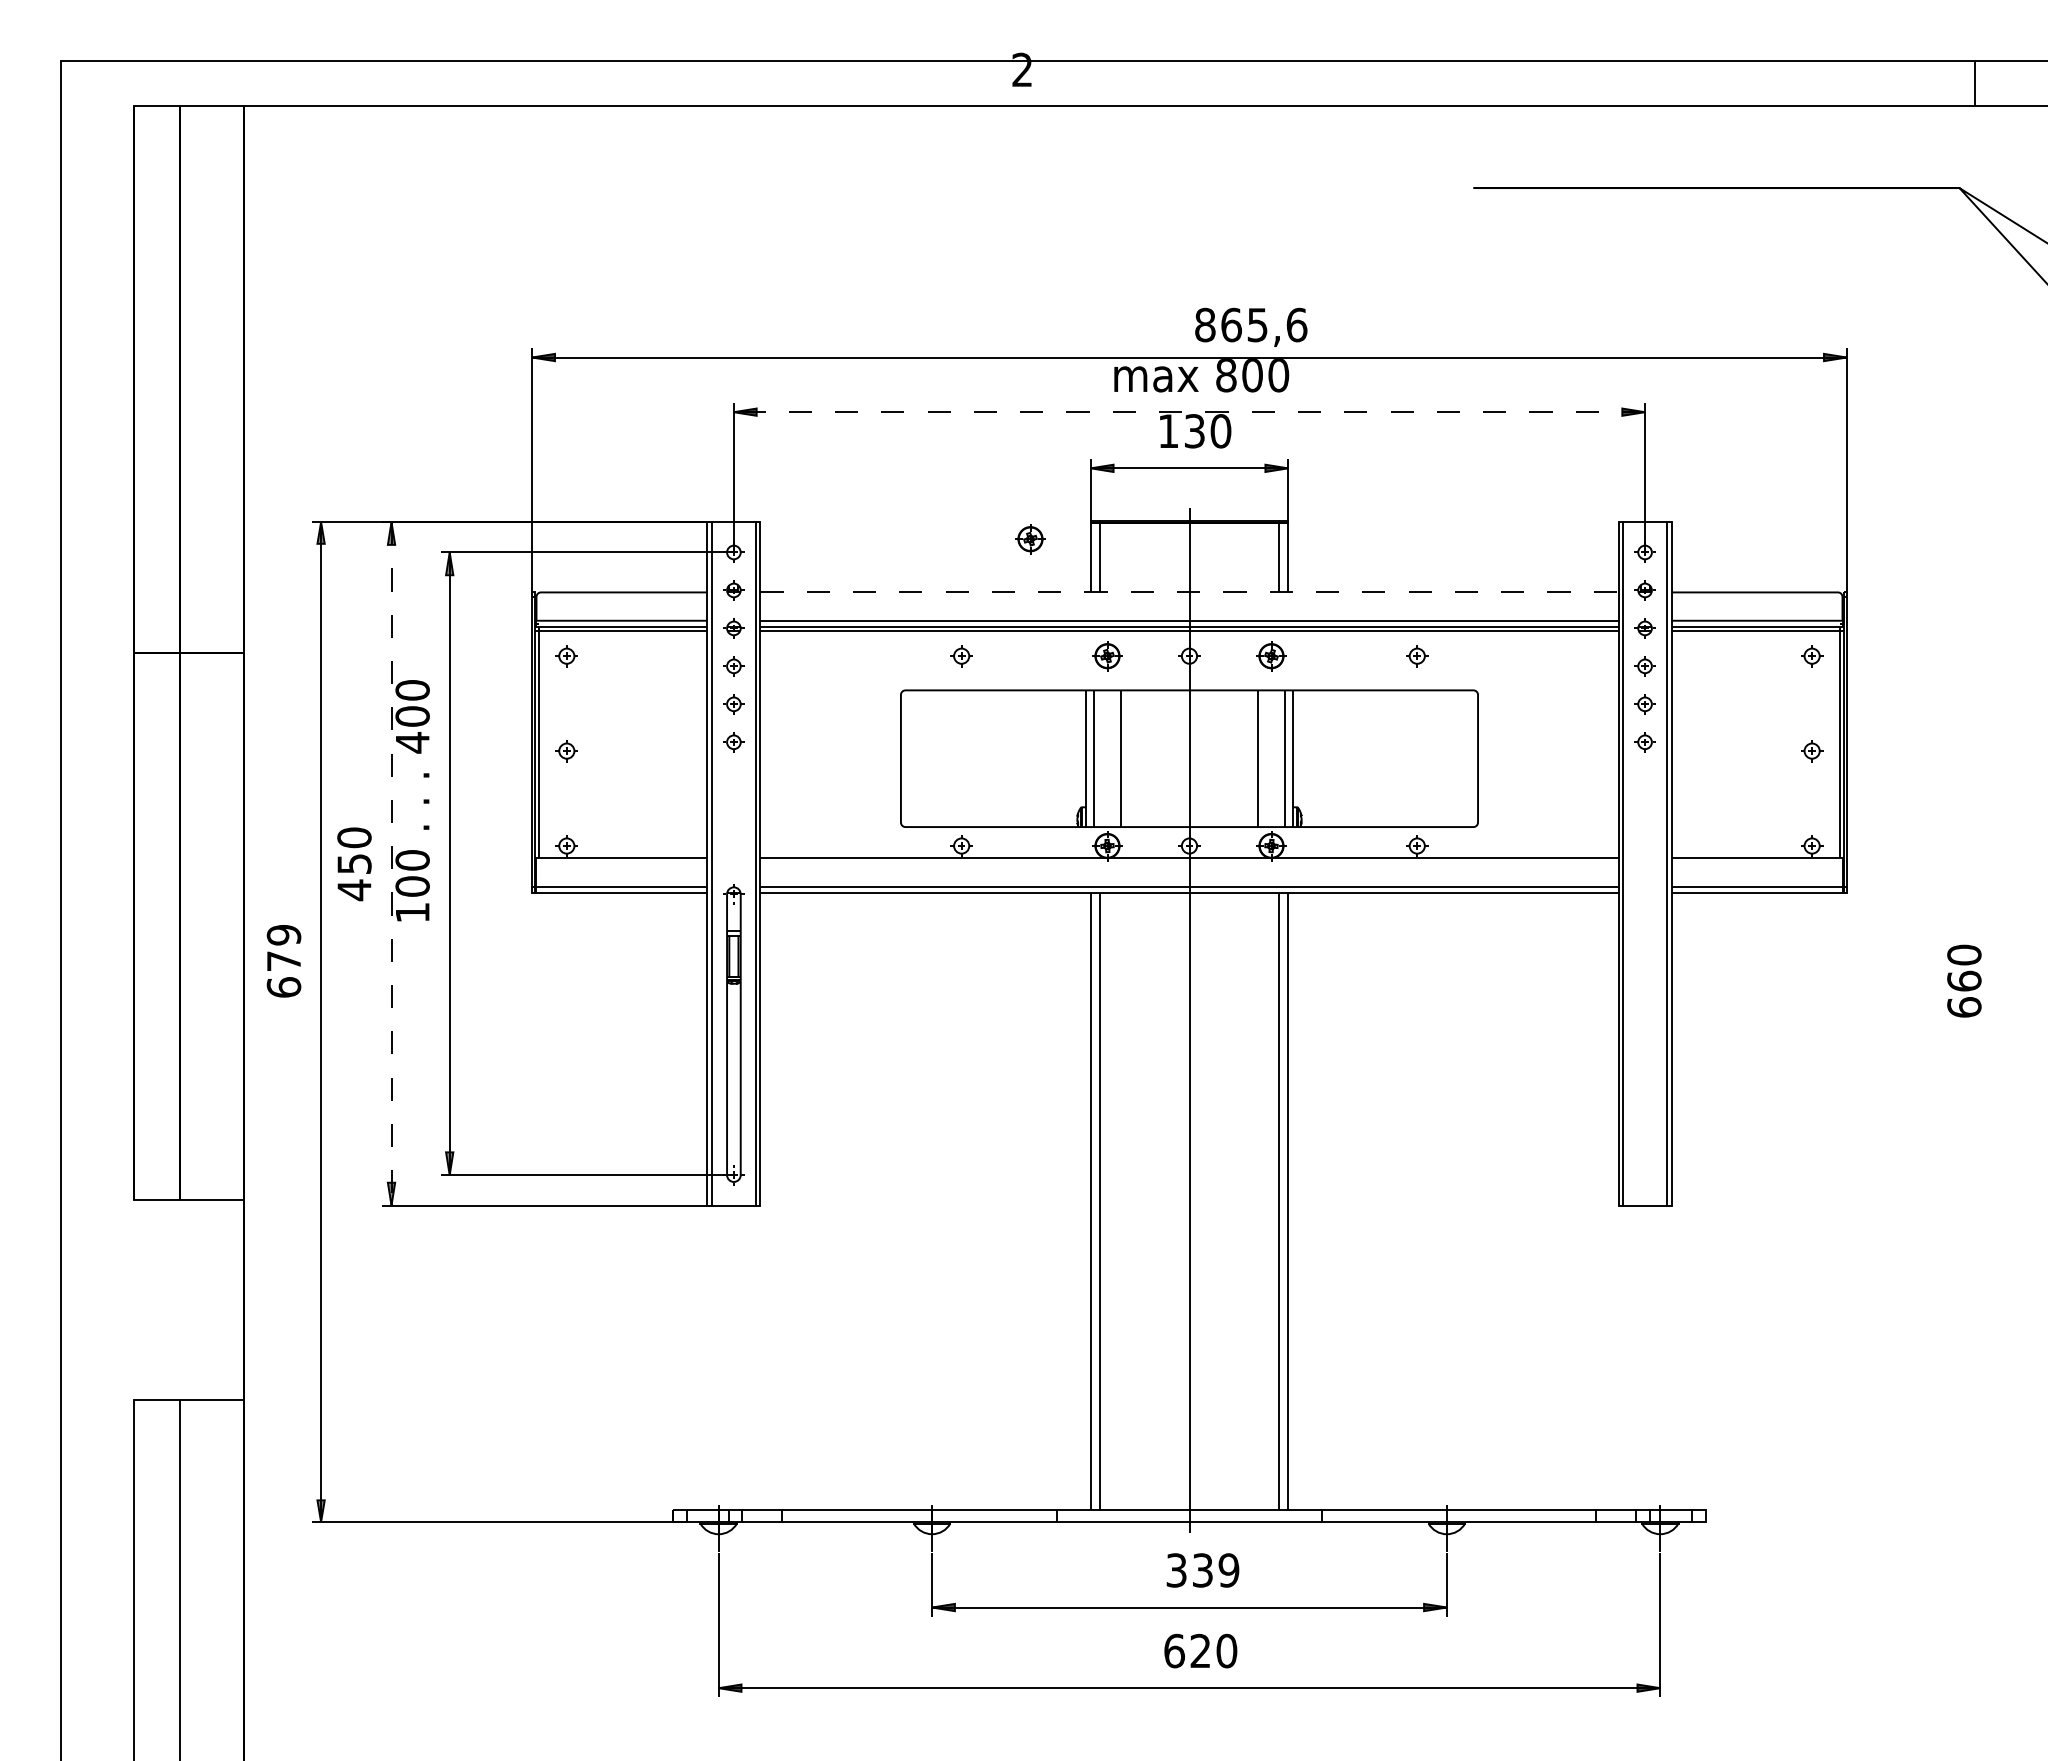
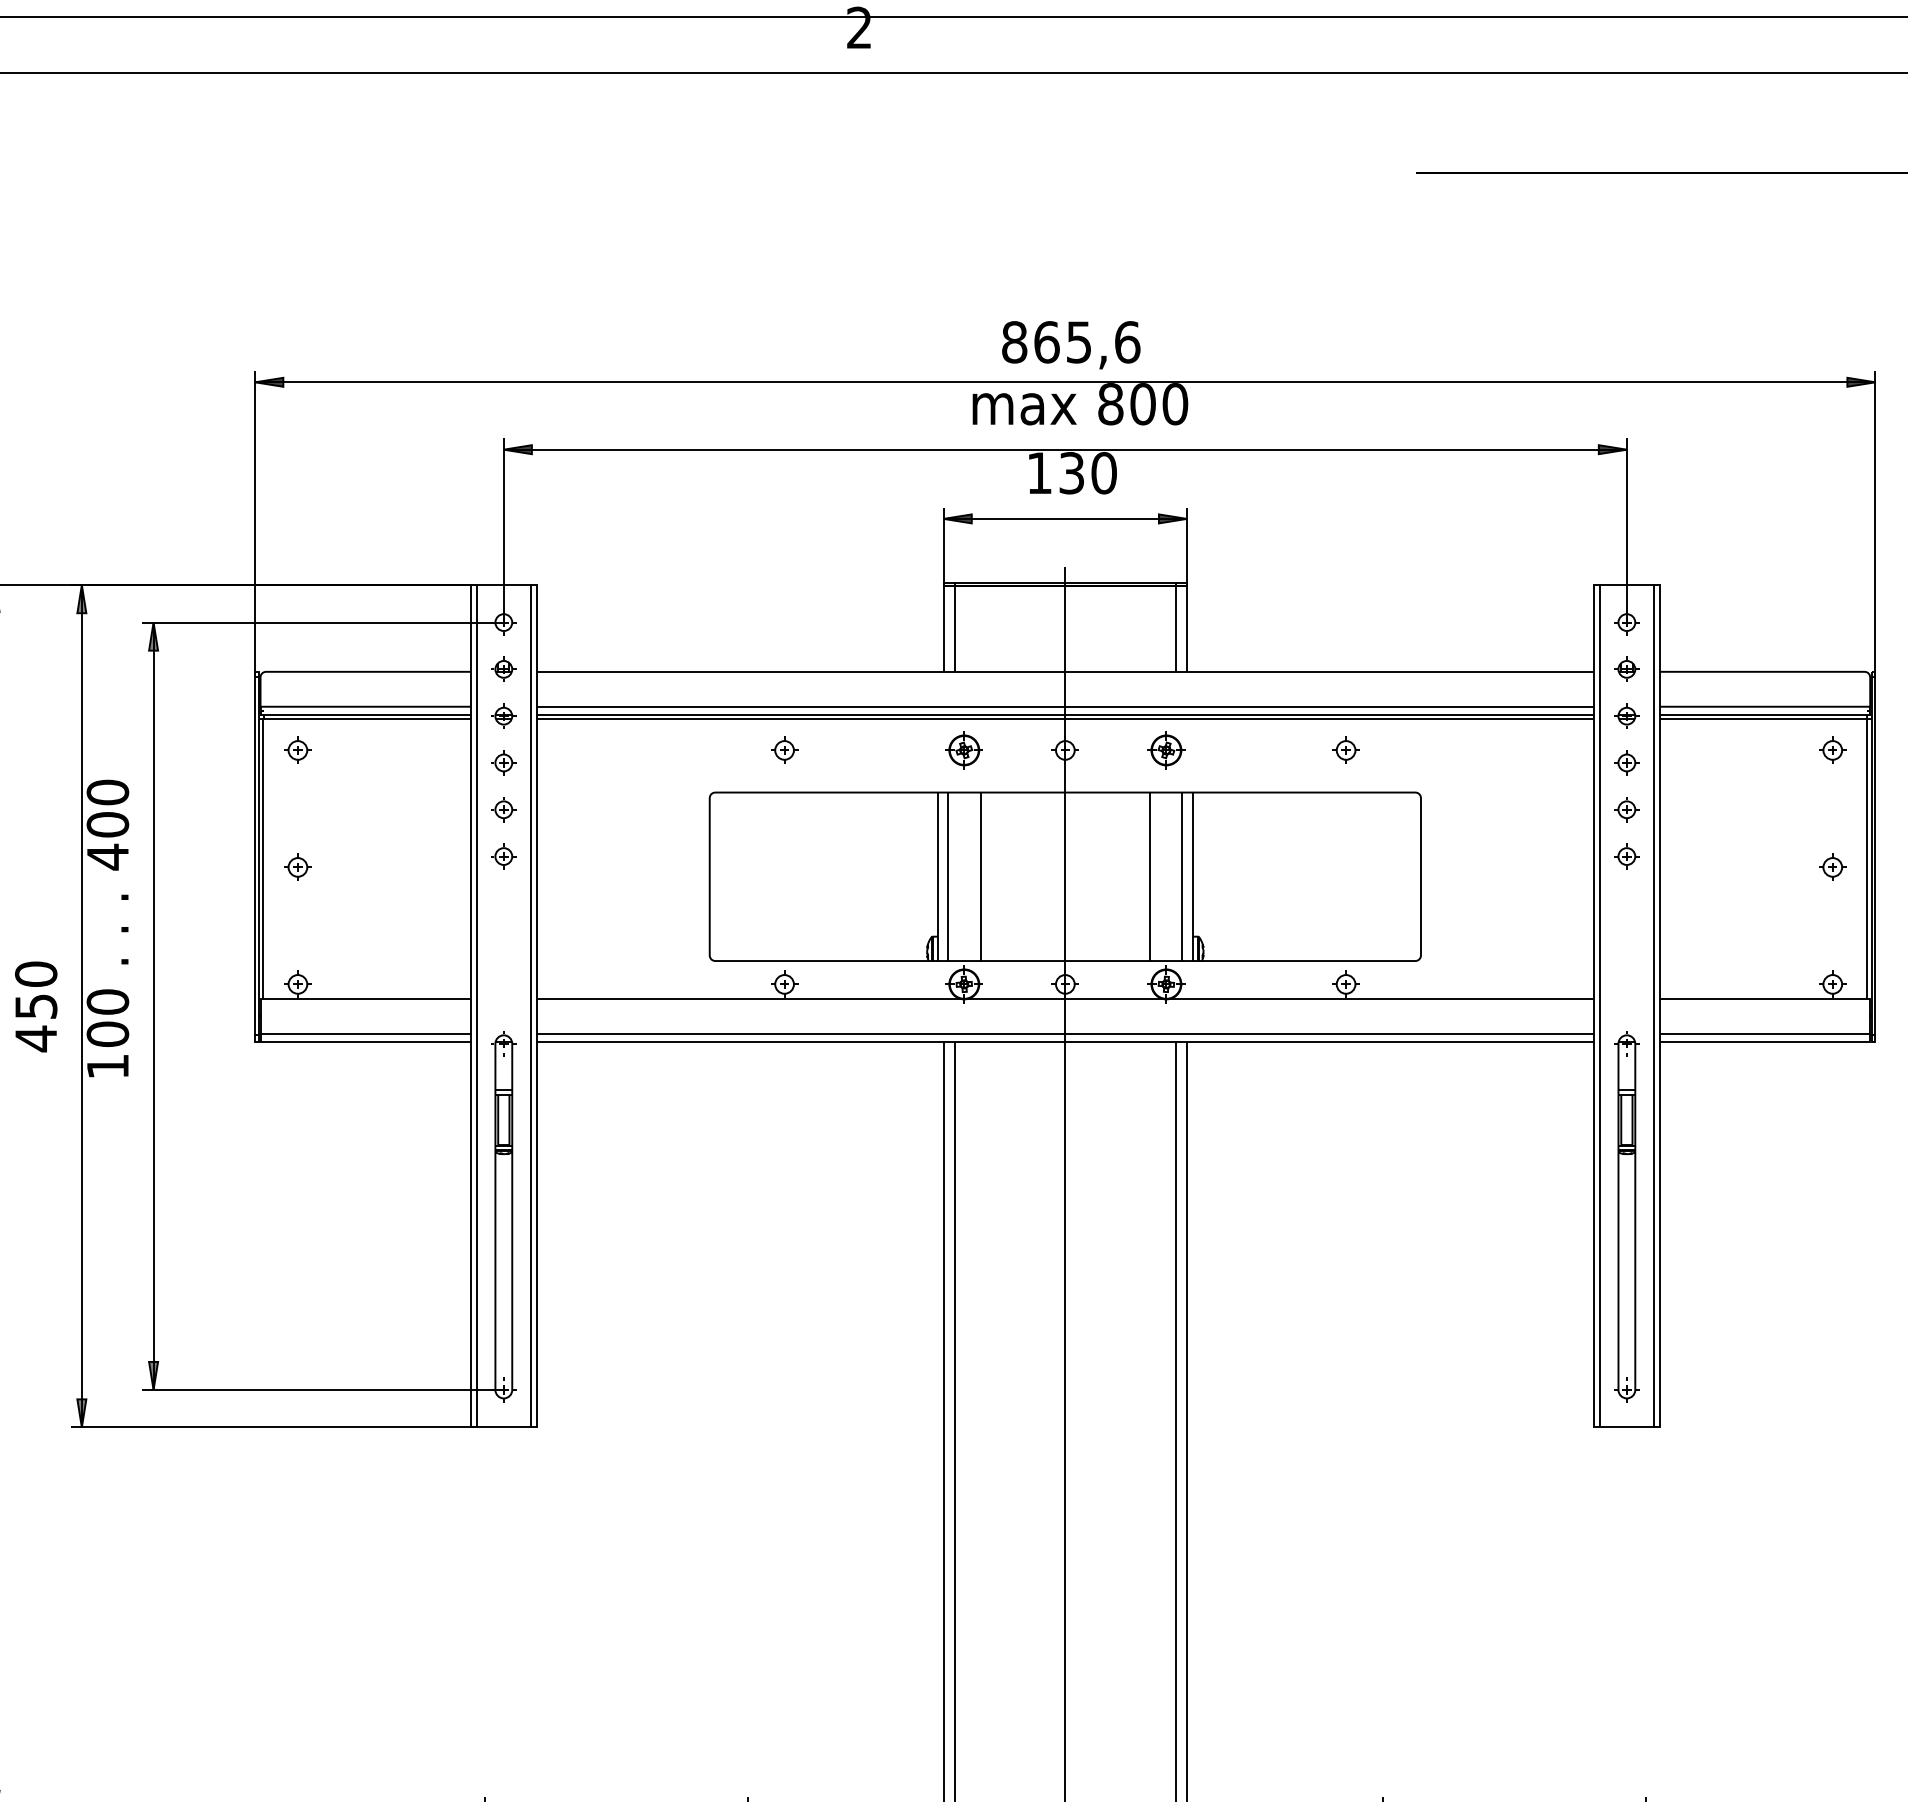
text: (1251, 326) -> (1071, 344), moved
line: (1189, 412) -> (1065, 450), dashed -> solid
part: (1030, 539) -> (869, 606), removed
line: (1189, 592) -> (1065, 671), dashed -> solid
line: (391, 863) -> (81, 1005), dashed -> solid
part: (1644, 1034) -> (1626, 1216), added

